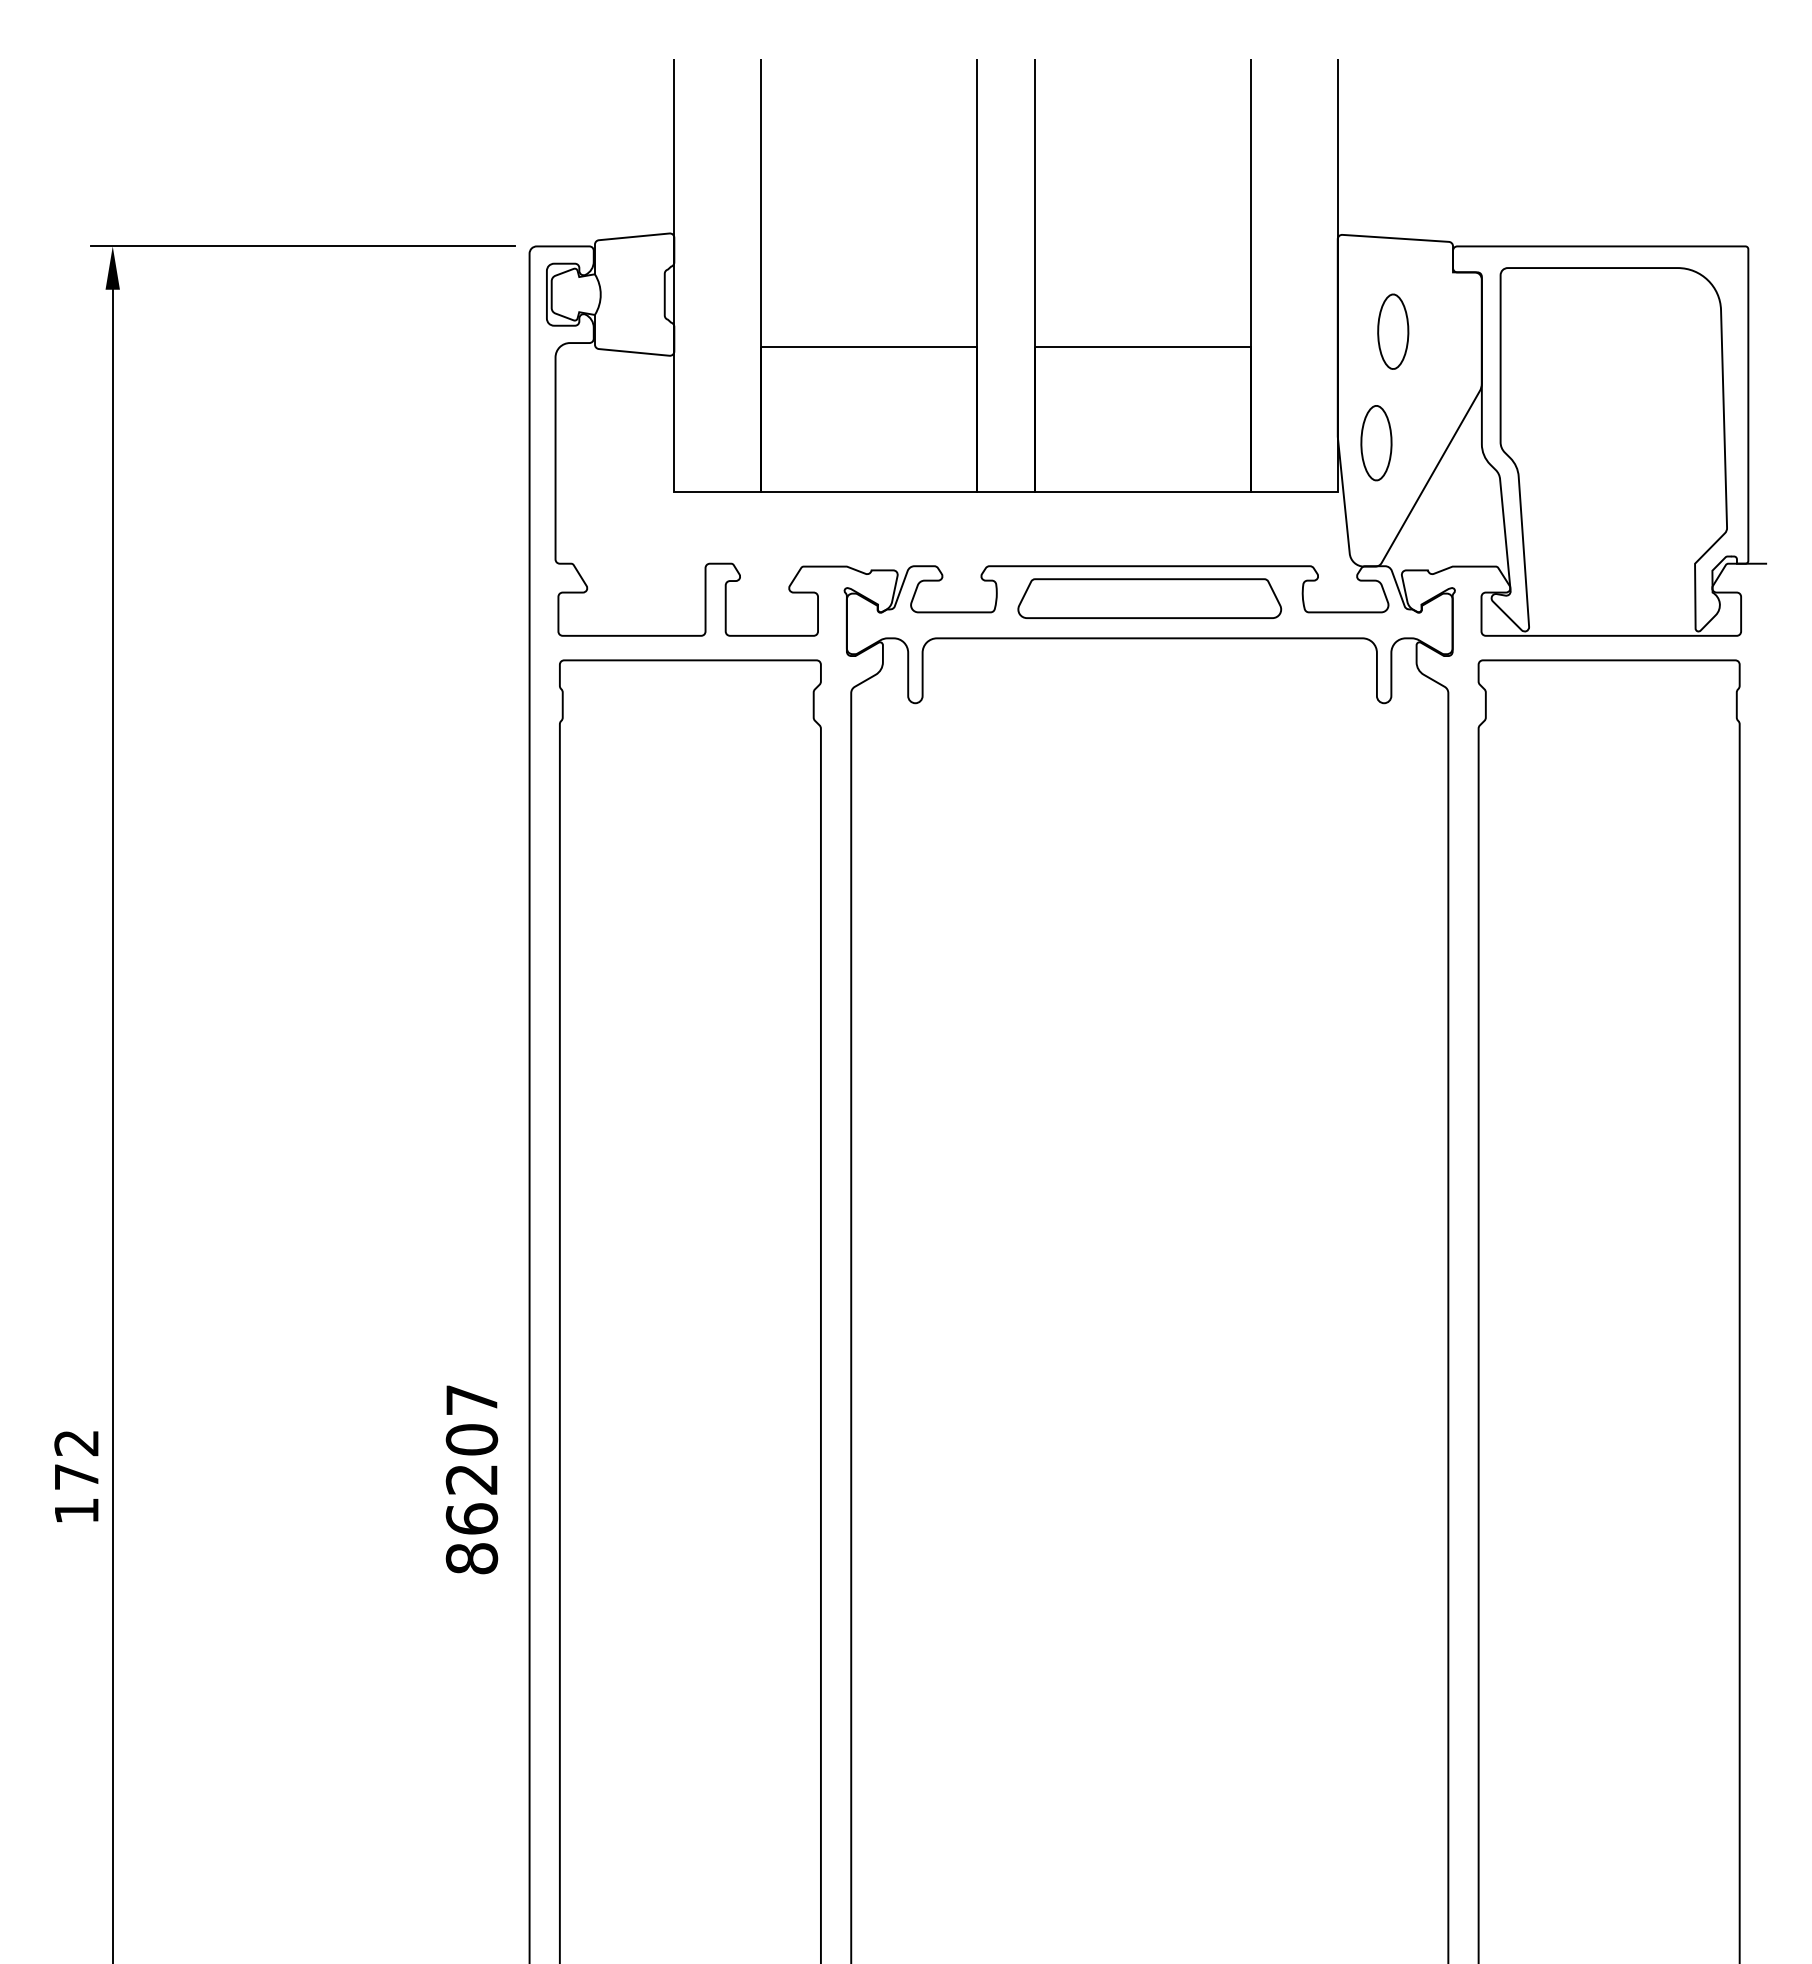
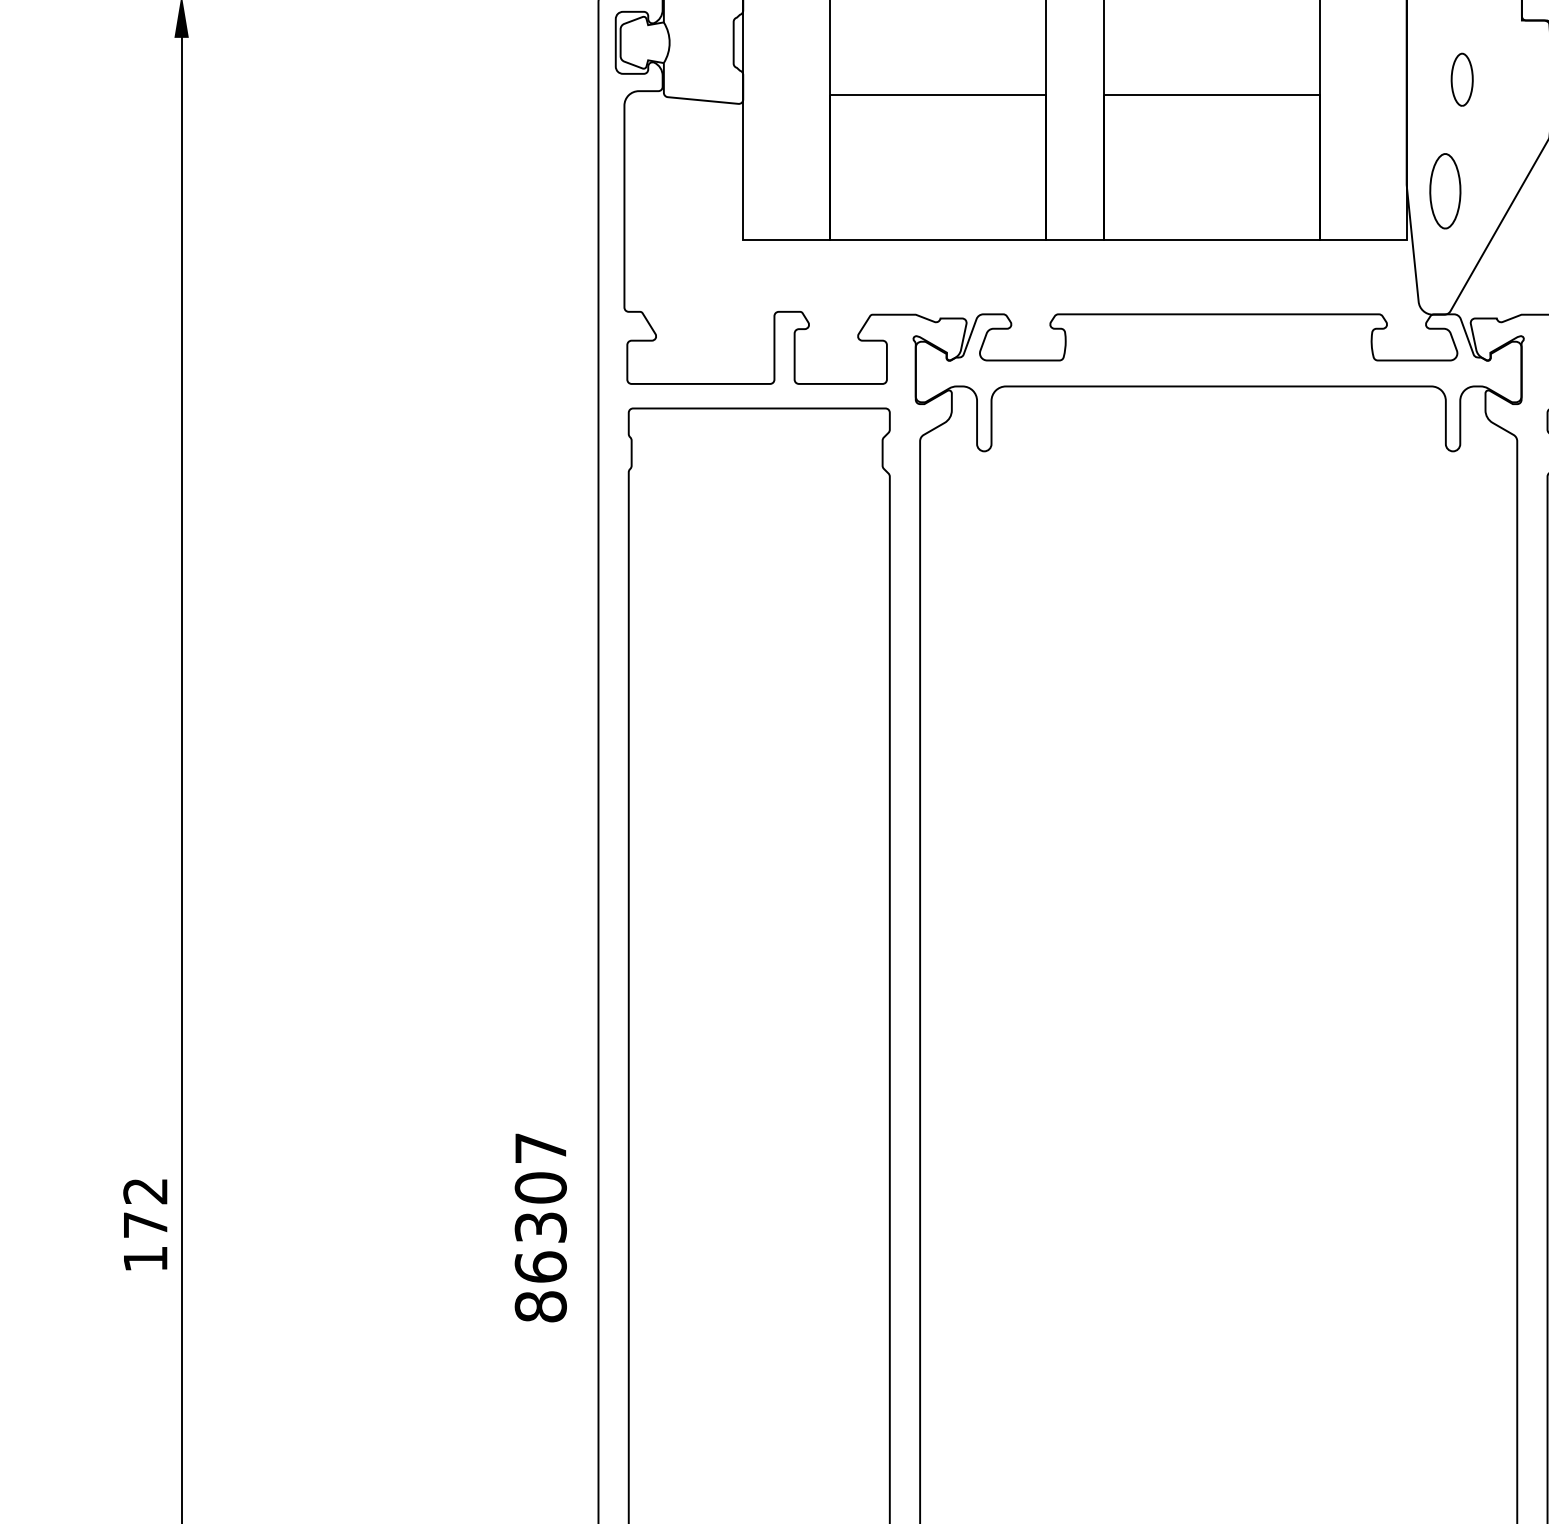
part: (1393, 331) -> (1462, 79), size x0.7
part: (1149, 598) -> (1218, 346), removed
text: (472, 1479) -> (541, 1227), 86207 -> 86307

